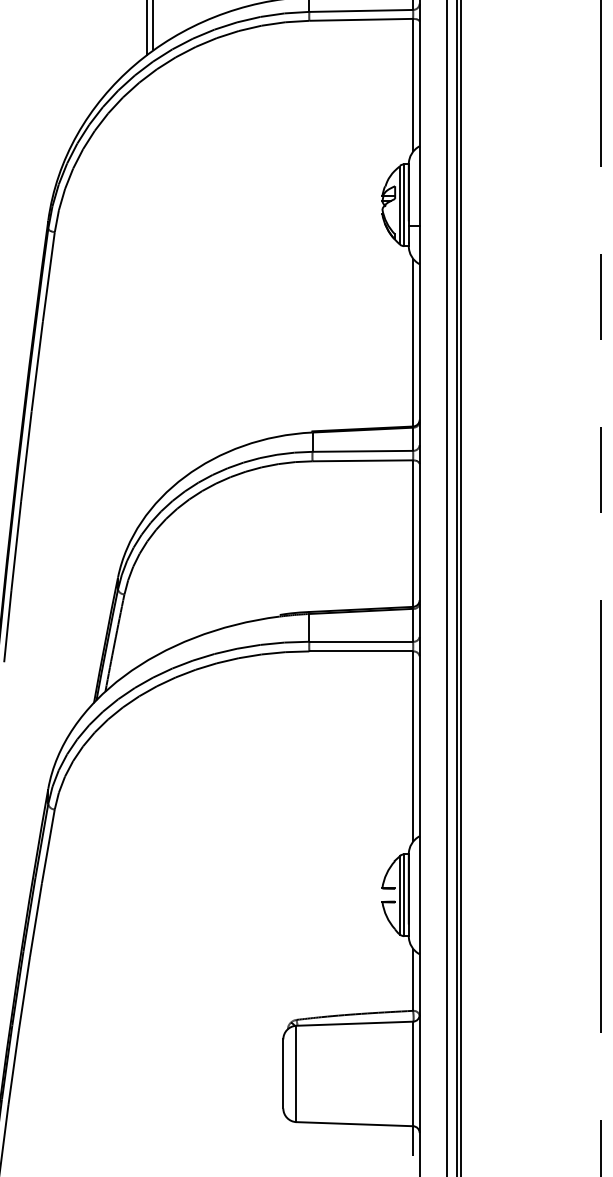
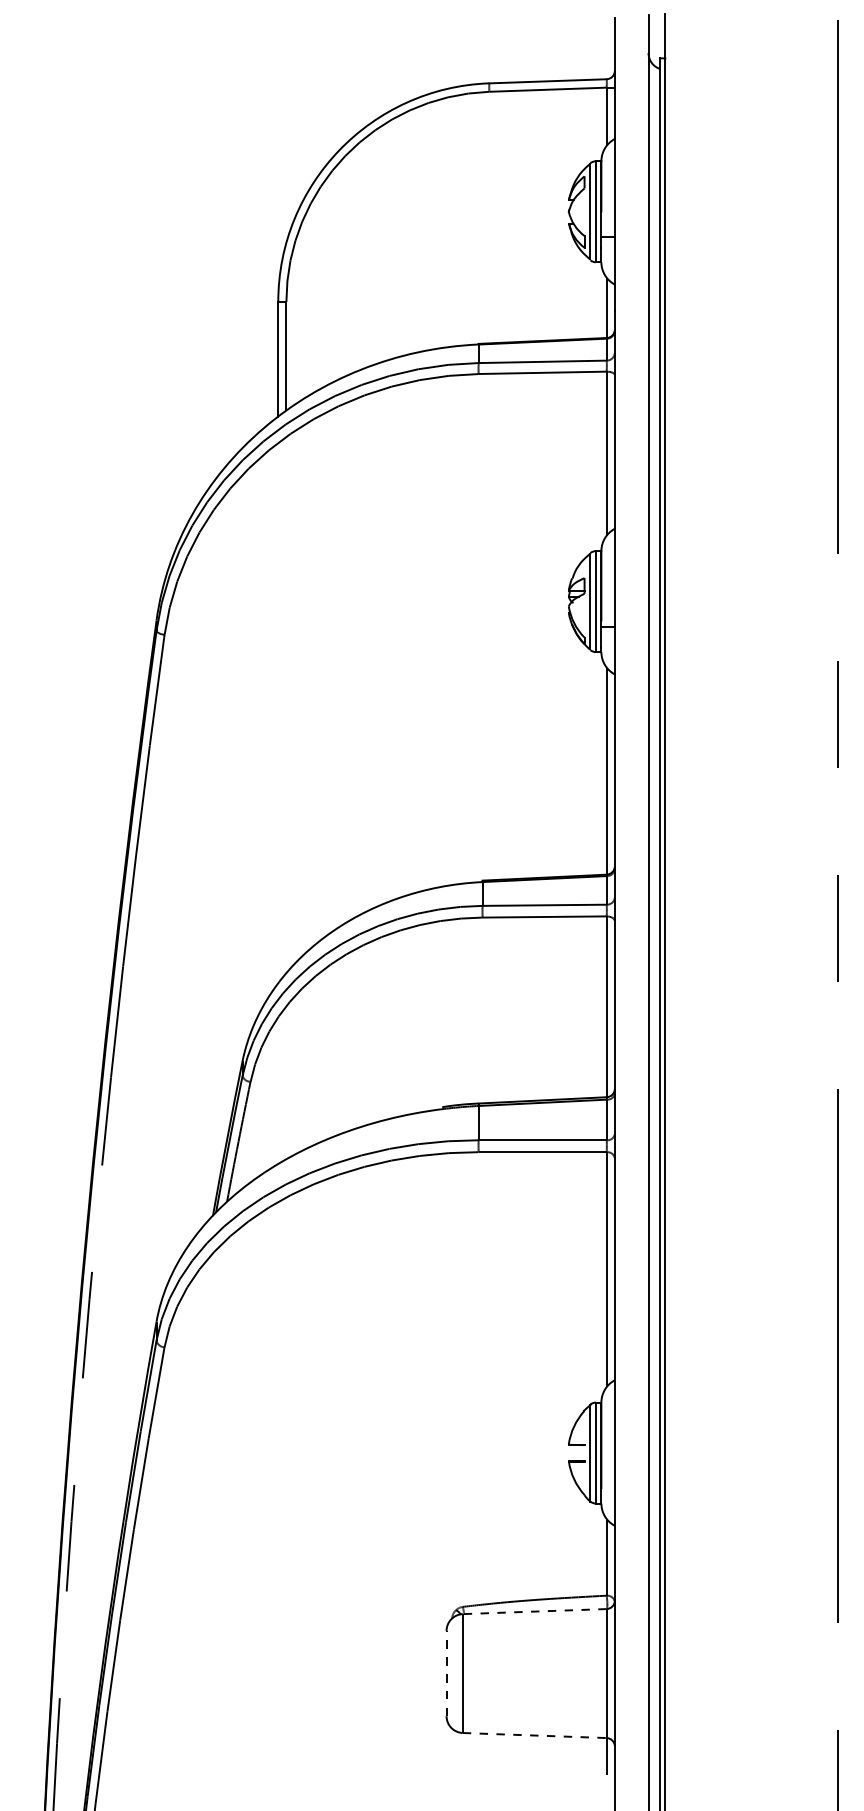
line: (354, 1023) -> (534, 1611), solid -> dashed
line: (283, 1073) -> (446, 1673), solid -> dashed
line: (354, 1124) -> (534, 1735), solid -> dashed

